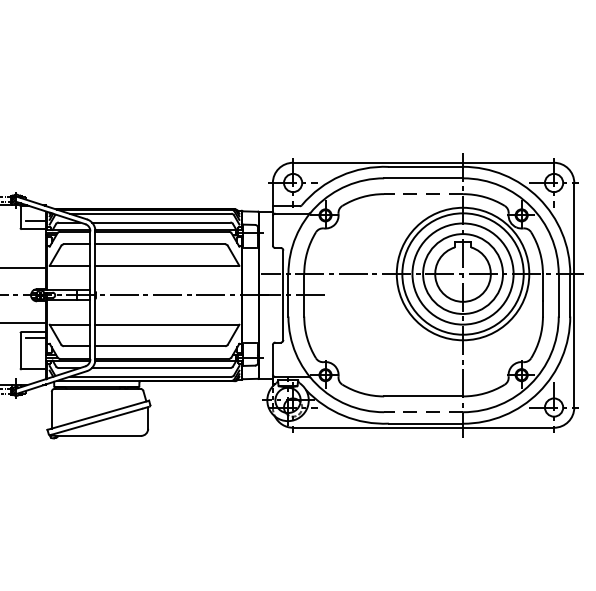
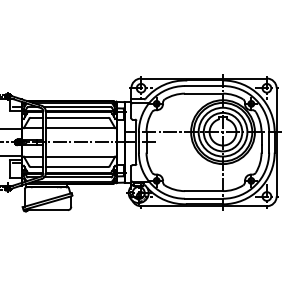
line: (422, 193) -> (203, 93), dashed -> solid
line: (422, 411) -> (203, 198), dashed -> solid

